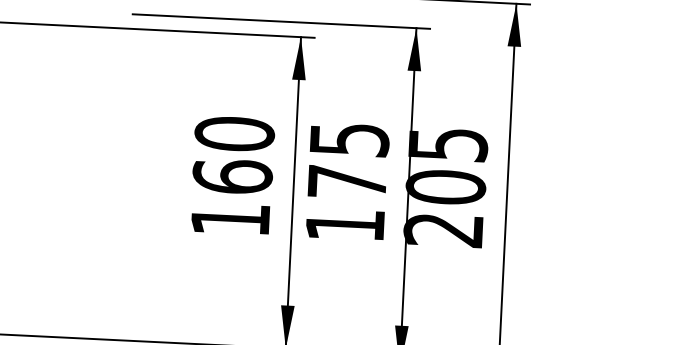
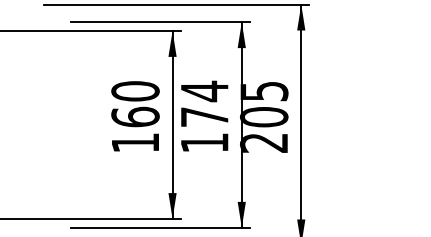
text: (350, 139) -> (205, 91), 175 -> 174

